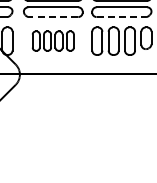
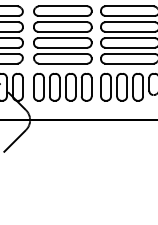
line: (52, 16) -> (62, 63), dashed -> solid
line: (122, 16) -> (130, 63), dashed -> solid
part: (52, 40) -> (62, 86), size x1.43

